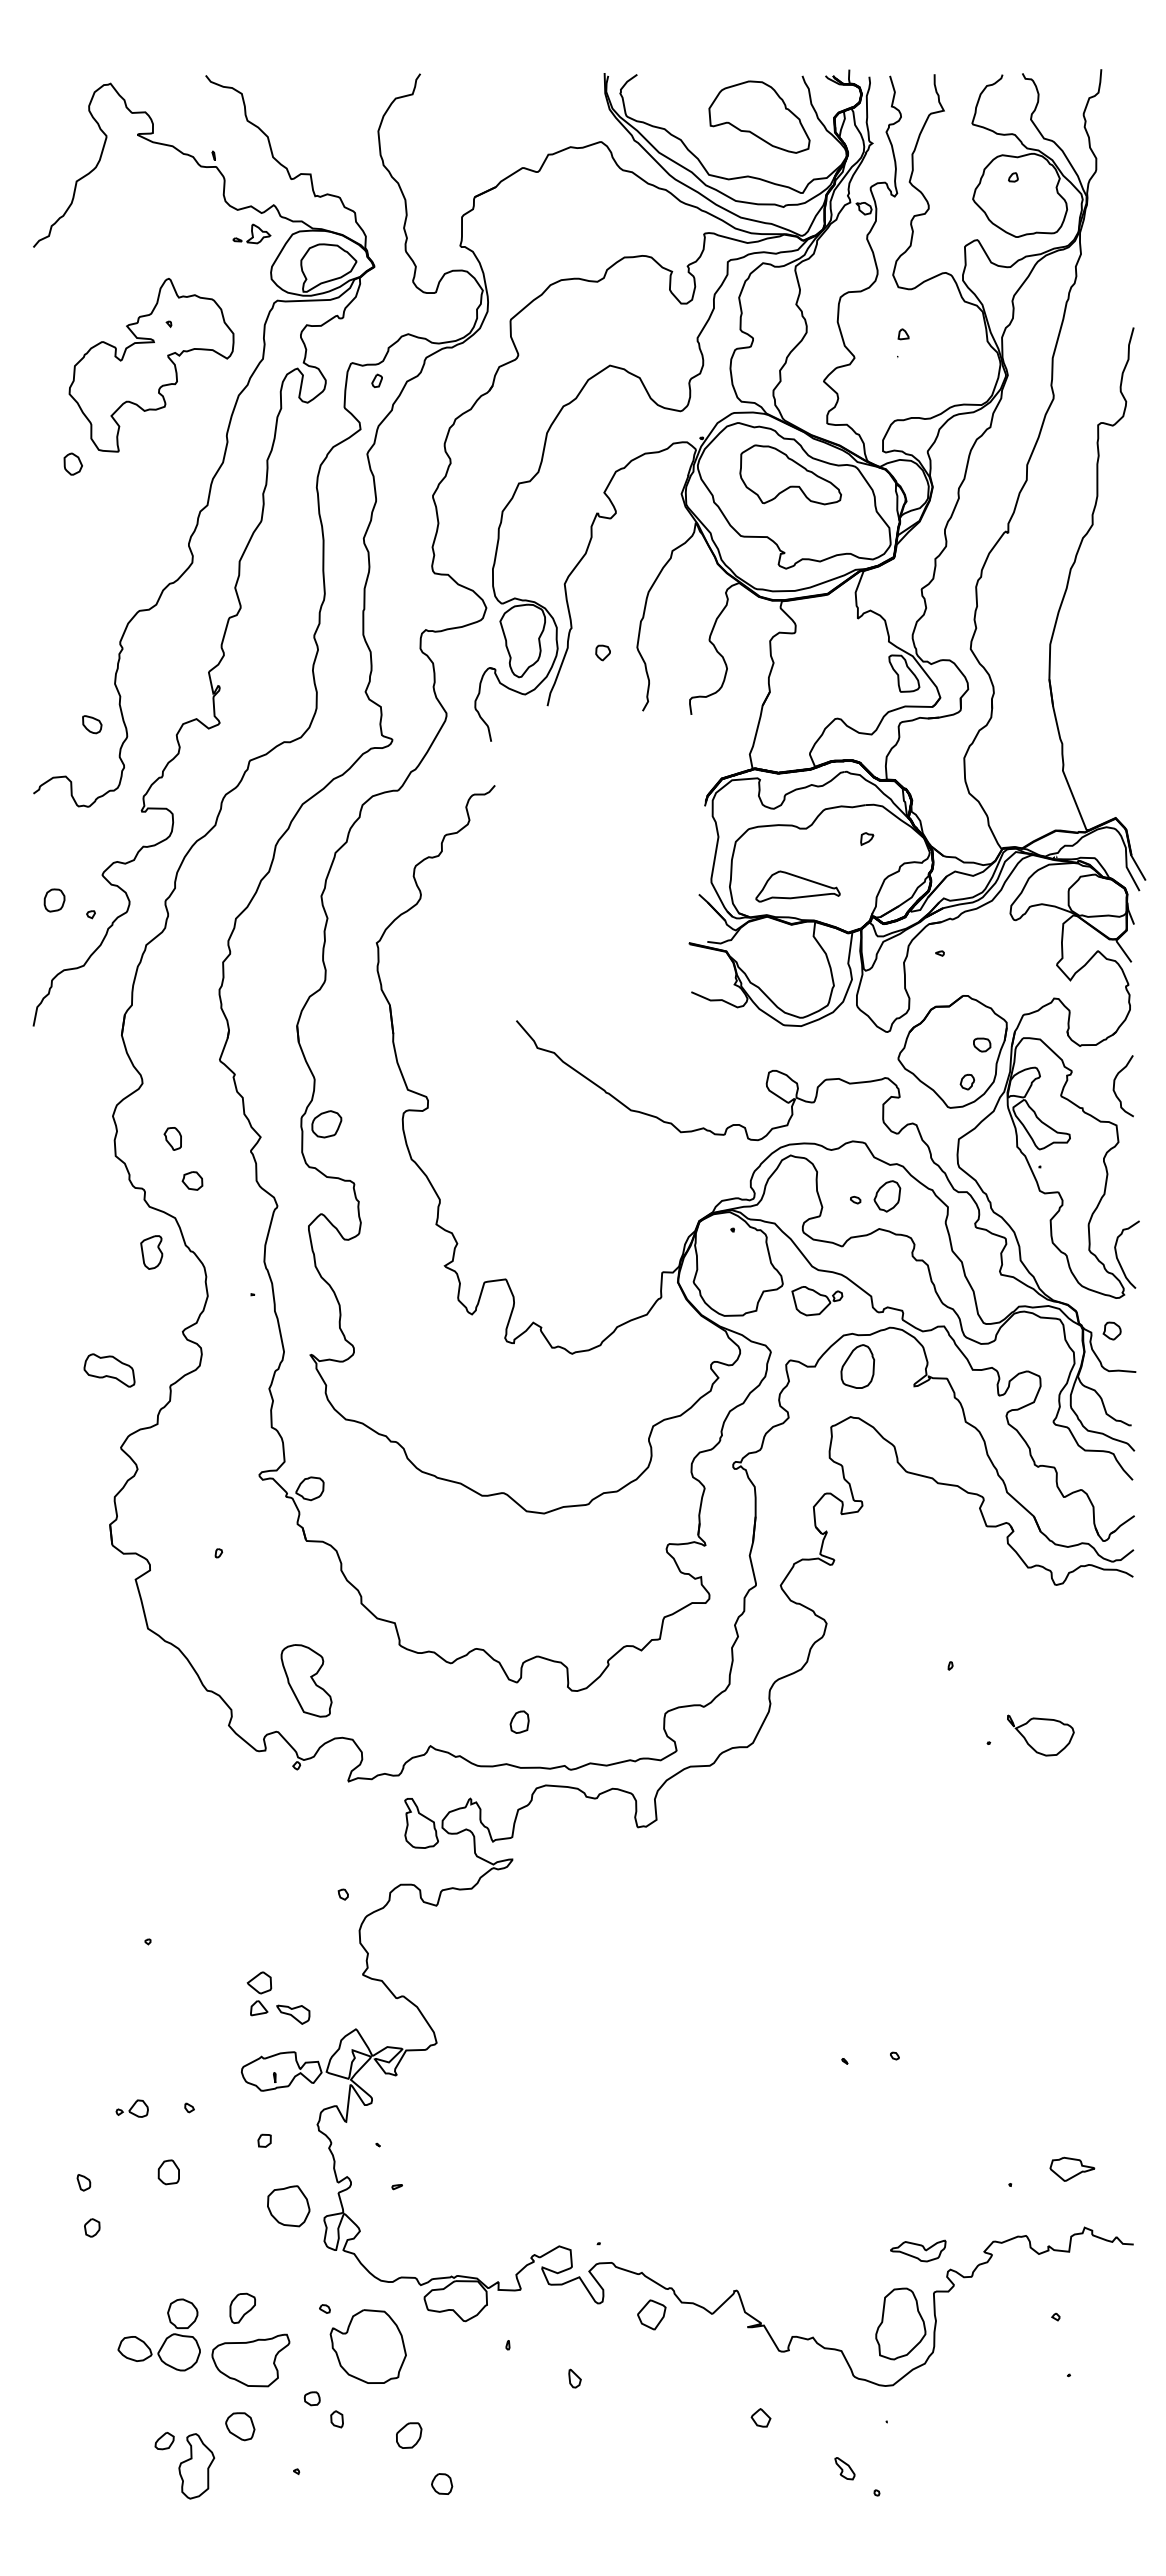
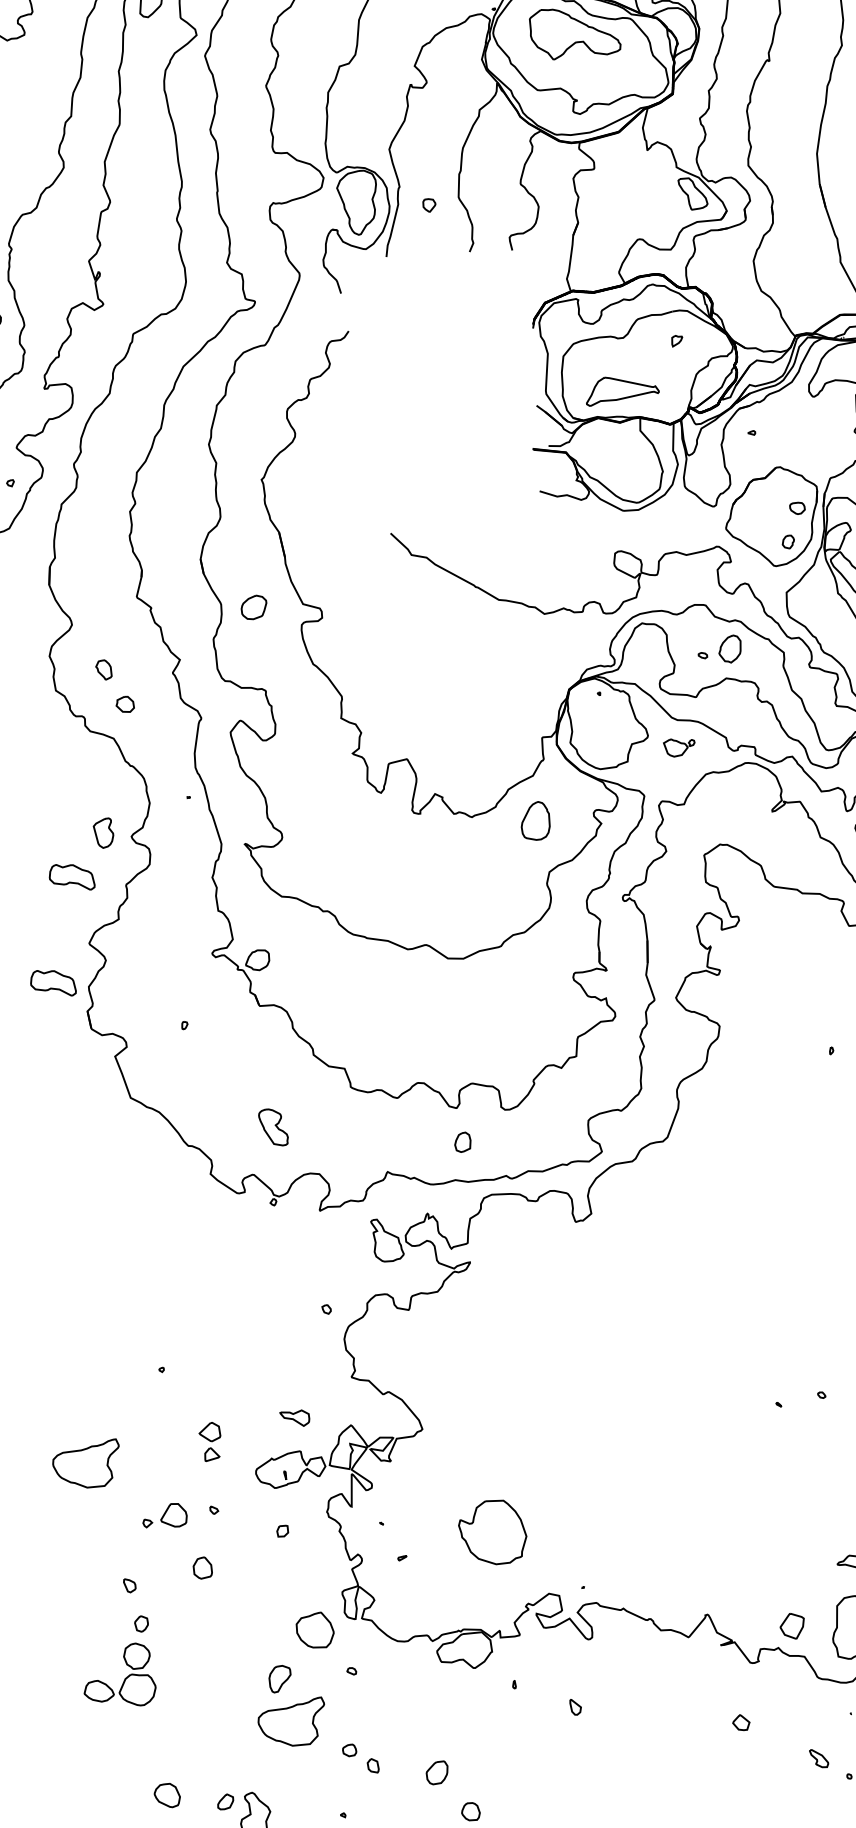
part: (326, 1124) -> (253, 607), moved
part: (151, 1252) -> (103, 833), moved
part: (817, 1301) -> (679, 747), size x0.7
part: (857, 1366) -> (535, 821), moved
part: (74, 1488) -> (53, 983), added
part: (306, 1680) -> (273, 1127), size x0.6
part: (259, 1993) -> (210, 1441), moved
part: (50, 2040) -> (86, 1465), added
part: (131, 2108) -> (163, 1516), size x1.6
part: (288, 2206) -> (315, 1631), moved
part: (651, 2314) -> (792, 1625), moved
part: (165, 2338) -> (124, 1679), moved
part: (367, 2346) -> (492, 1532), moved
part: (240, 2426) -> (167, 1795), moved

